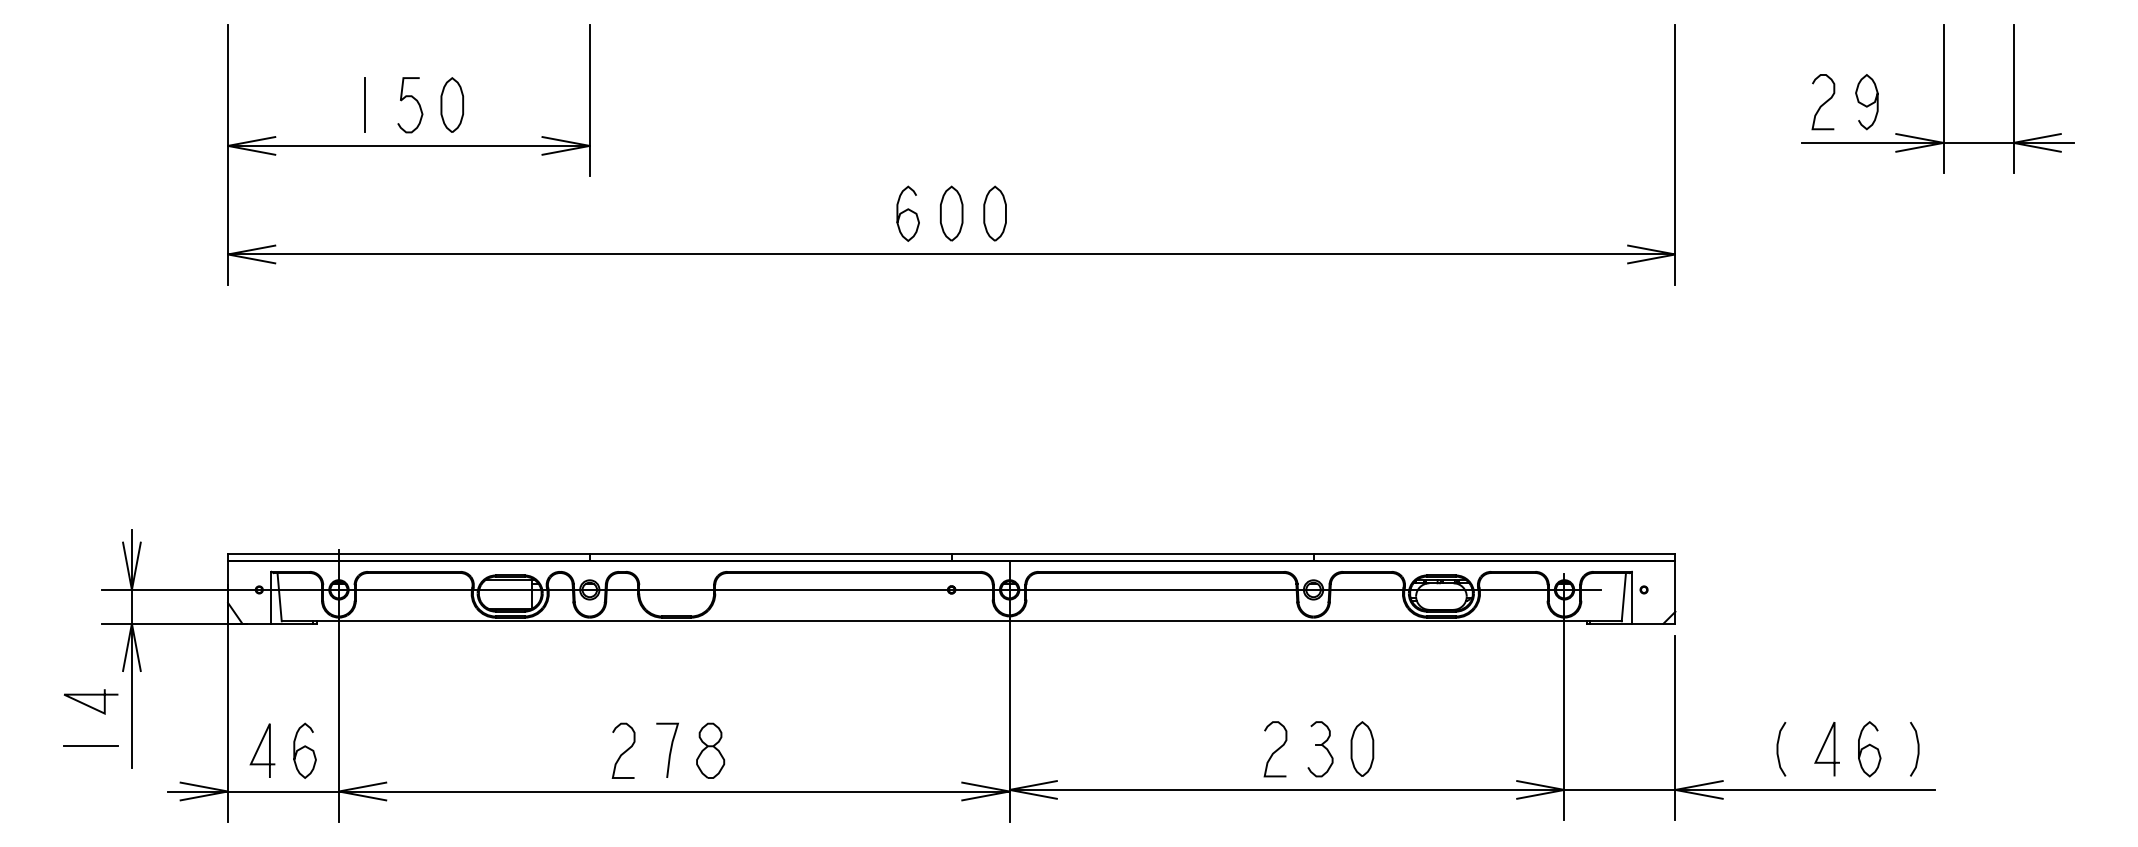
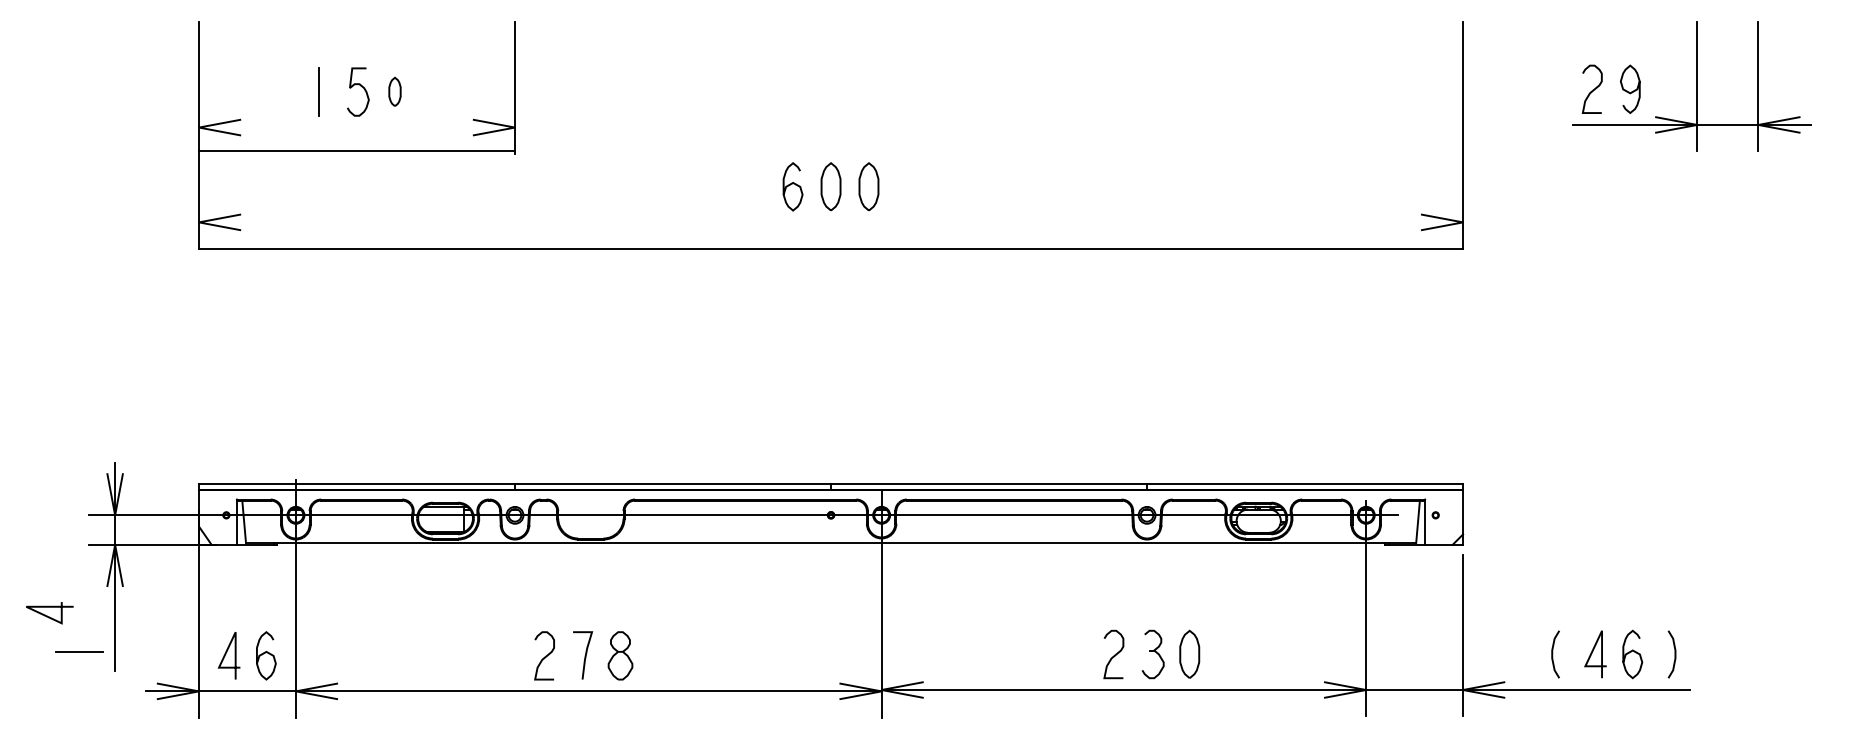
part: (452, 104) -> (395, 91), size x0.6
line: (408, 145) -> (356, 150), moved
line: (951, 254) -> (830, 248), moved
line: (90, 705) -> (49, 616), moved

